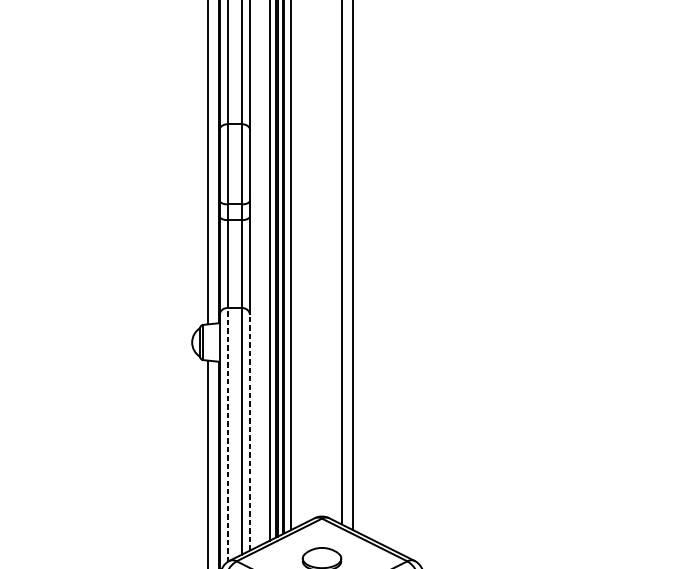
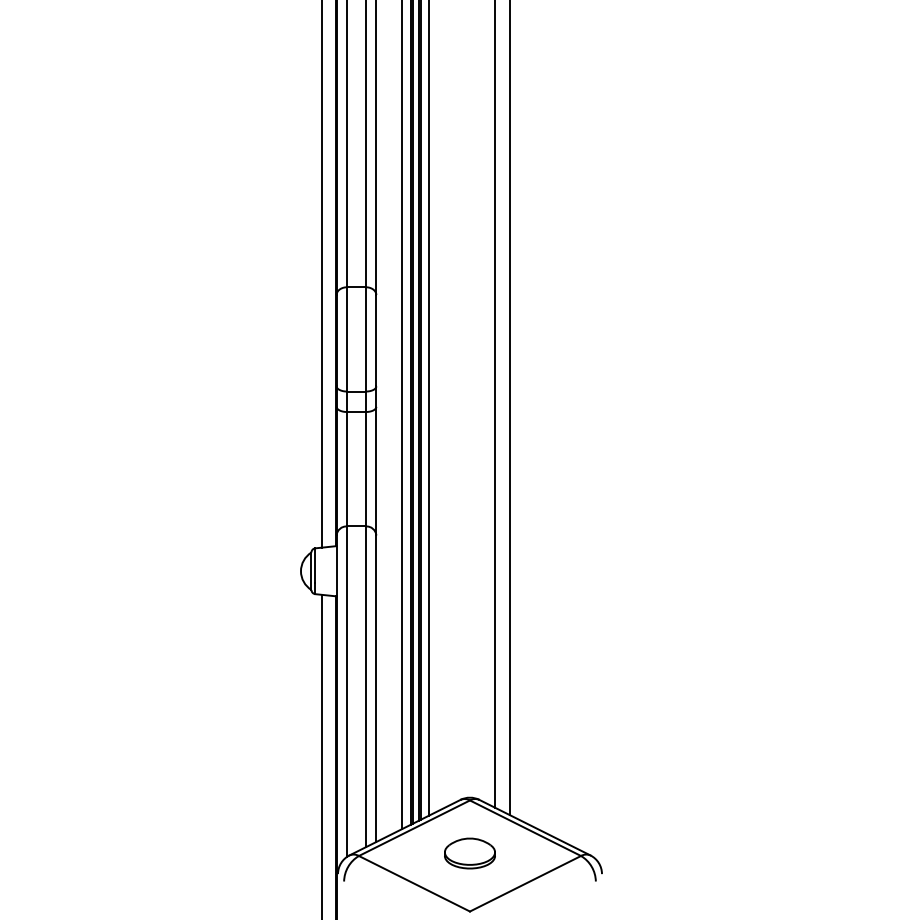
line: (250, 432) -> (376, 688), dashed -> solid
line: (227, 434) -> (347, 691), dashed -> solid

